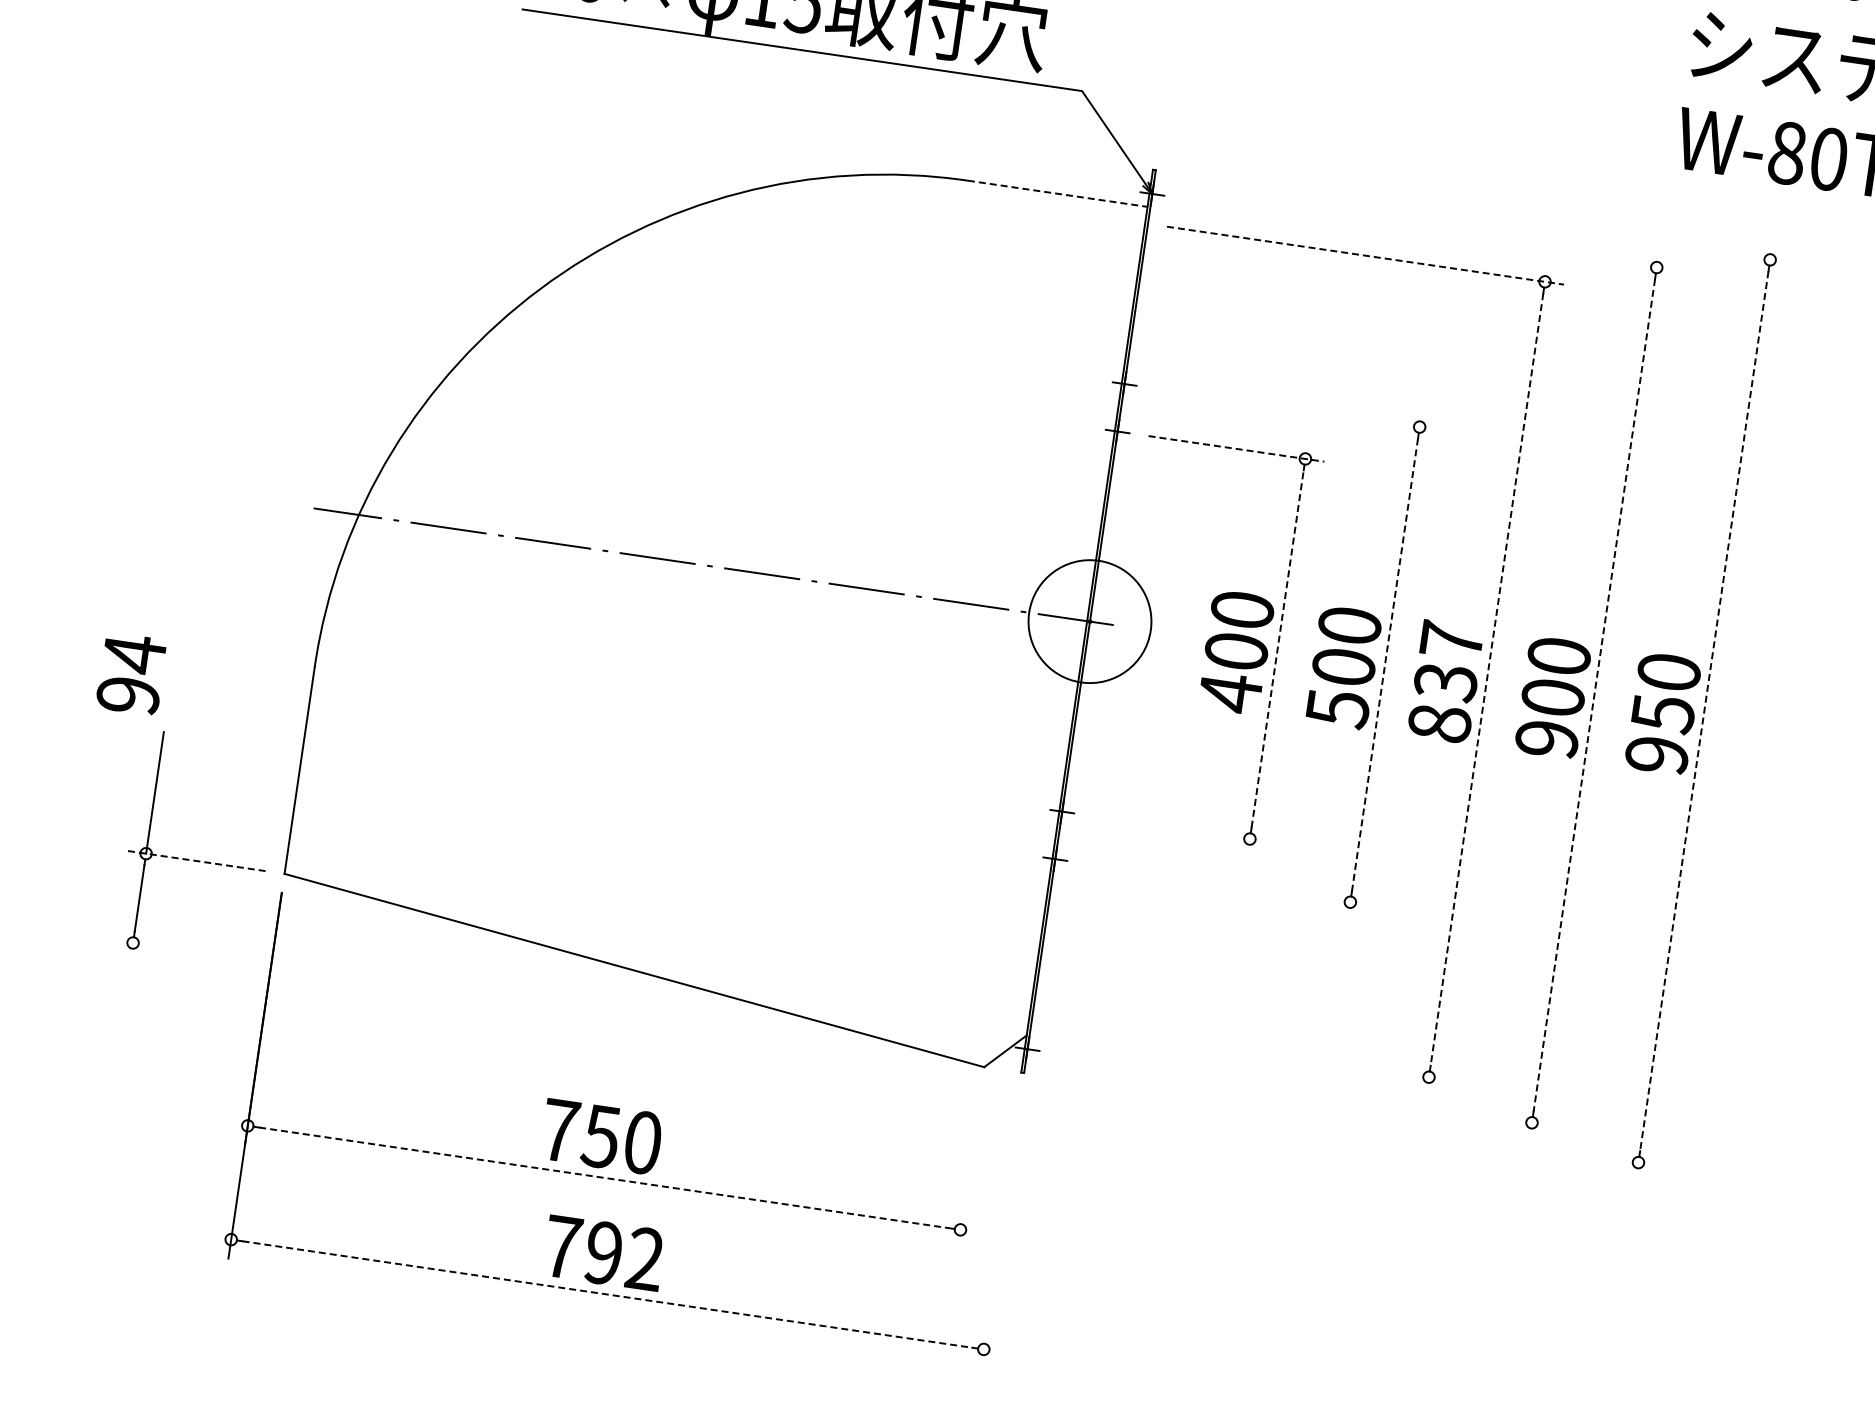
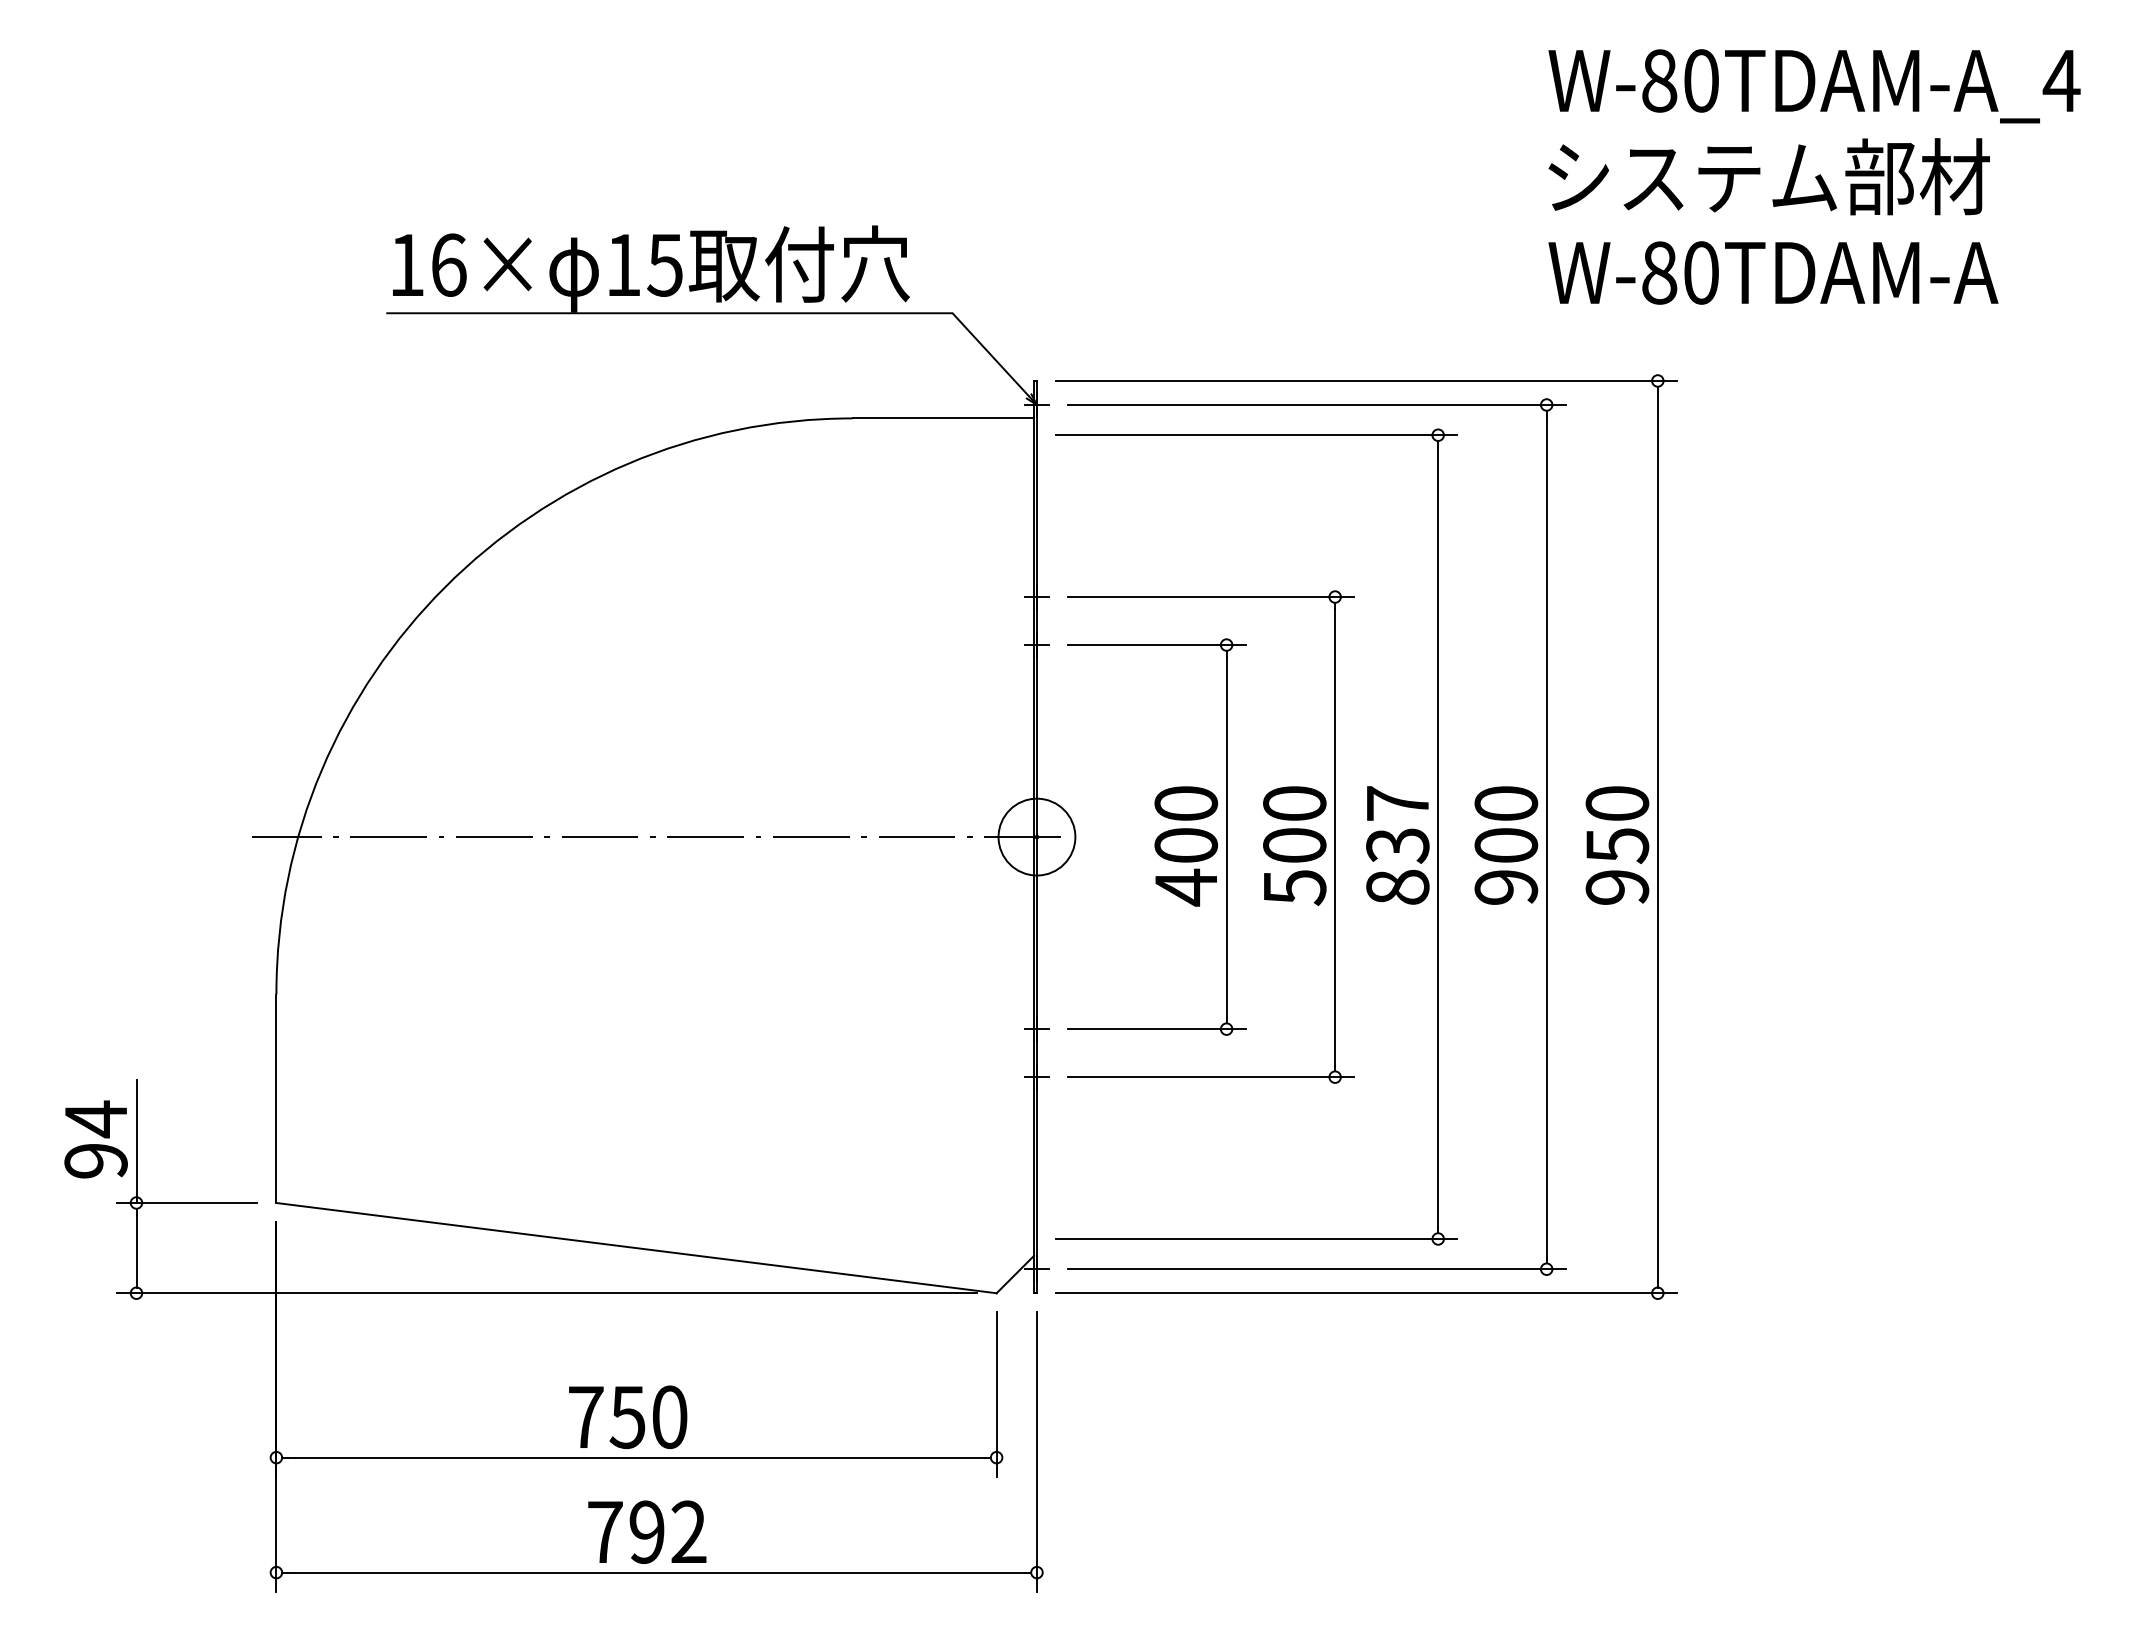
line: (1057, 193) -> (943, 418), dashed -> solid
line: (1481, 217) -> (1366, 380), added
line: (1429, 233) -> (1316, 404), added
line: (1365, 255) -> (1256, 435), dashed -> solid
line: (1297, 409) -> (1211, 597), added
line: (1236, 449) -> (1157, 645), dashed -> solid
circle: (1089, 620) -> (1036, 836), size x0.62
line: (1277, 649) -> (1226, 837), dashed -> solid
line: (1385, 665) -> (1335, 837), dashed -> solid
text: (130, 674) -> (95, 1139), moved
line: (1487, 679) -> (1438, 837), dashed -> solid
line: (1594, 695) -> (1546, 837), dashed -> solid
line: (1703, 711) -> (1657, 837), dashed -> solid
line: (1180, 829) -> (1156, 1029), added
line: (196, 860) -> (187, 1202), dashed -> solid
line: (1227, 884) -> (1211, 1077), added
line: (539, 1002) -> (547, 1293), added
line: (1249, 1051) -> (1256, 1239), added
line: (1304, 1089) -> (1316, 1269), added
line: (1350, 1120) -> (1366, 1293), added
line: (969, 1167) -> (996, 1394), added
line: (604, 1177) -> (636, 1457), dashed -> solid
line: (1000, 1229) -> (1036, 1451), added
line: (607, 1294) -> (656, 1572), dashed -> solid

